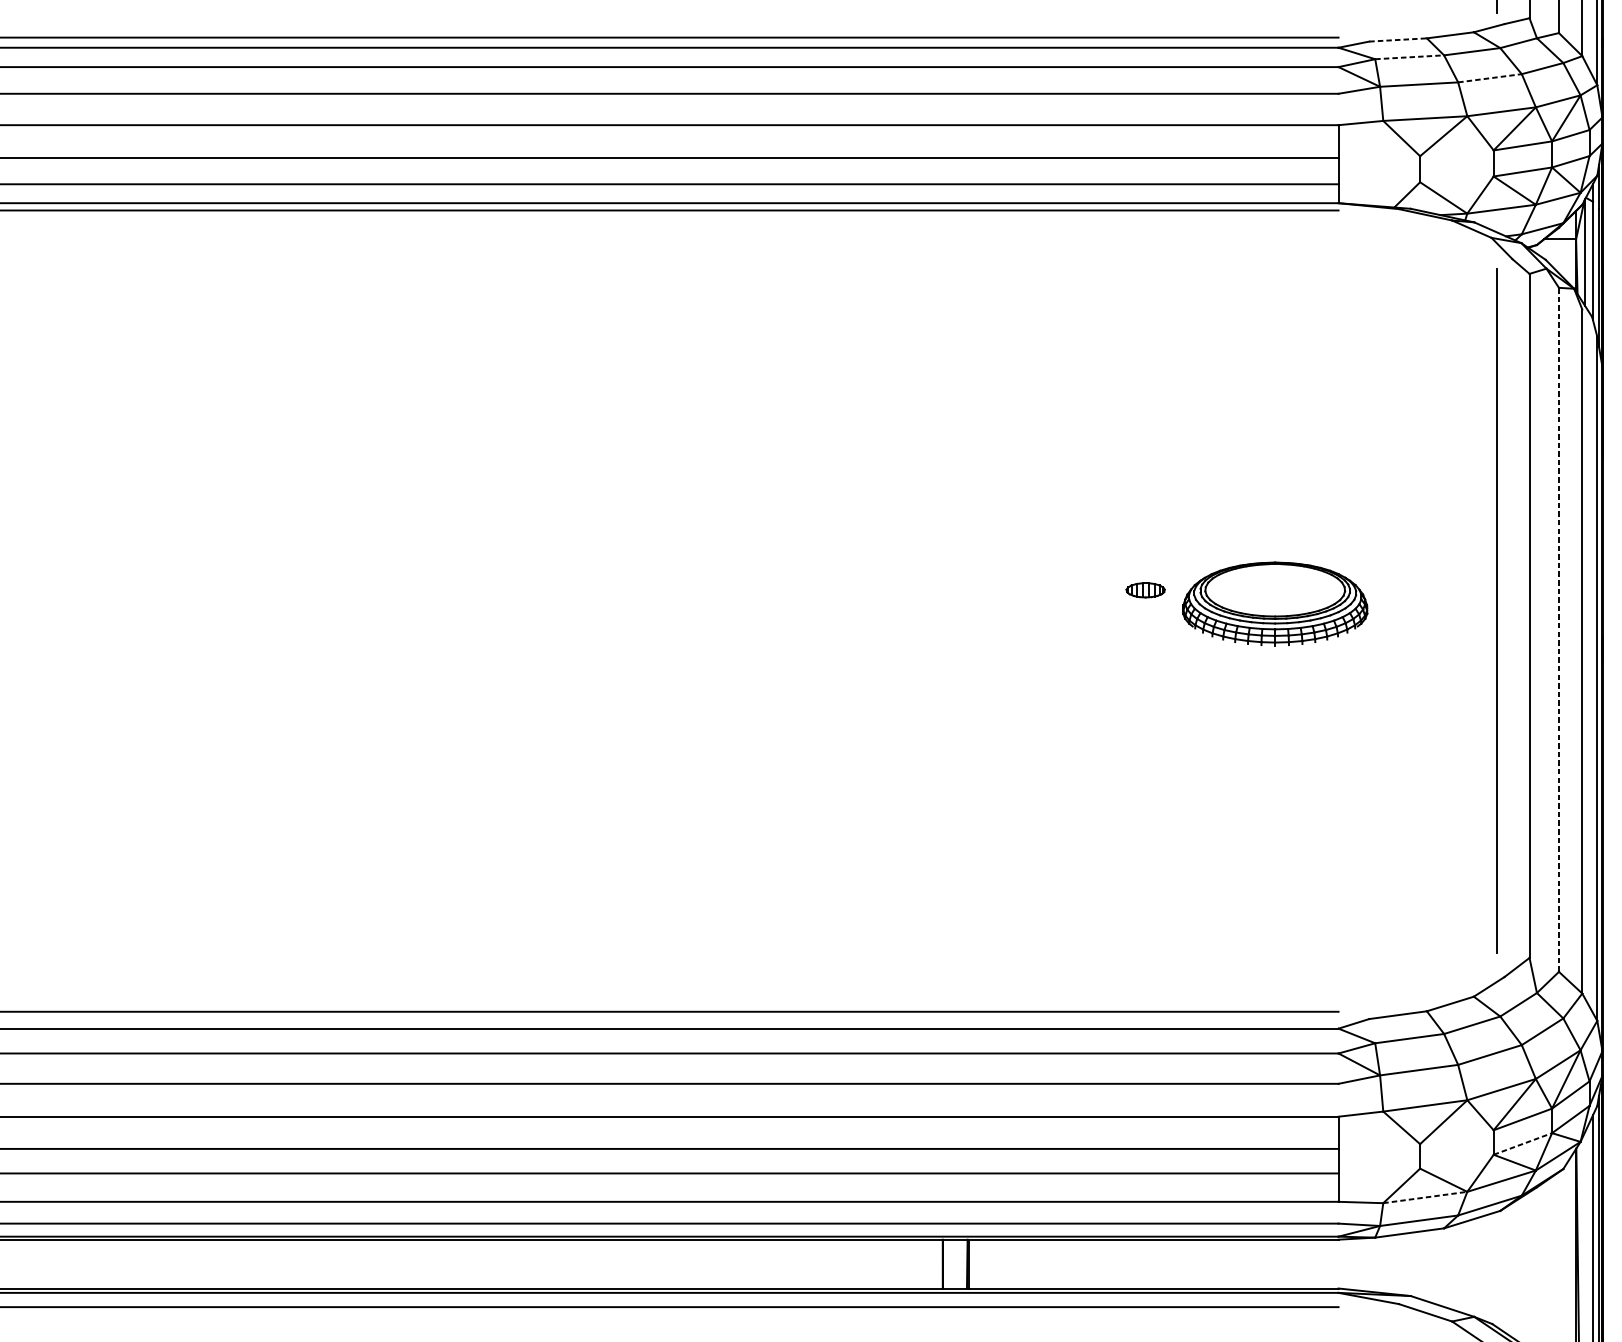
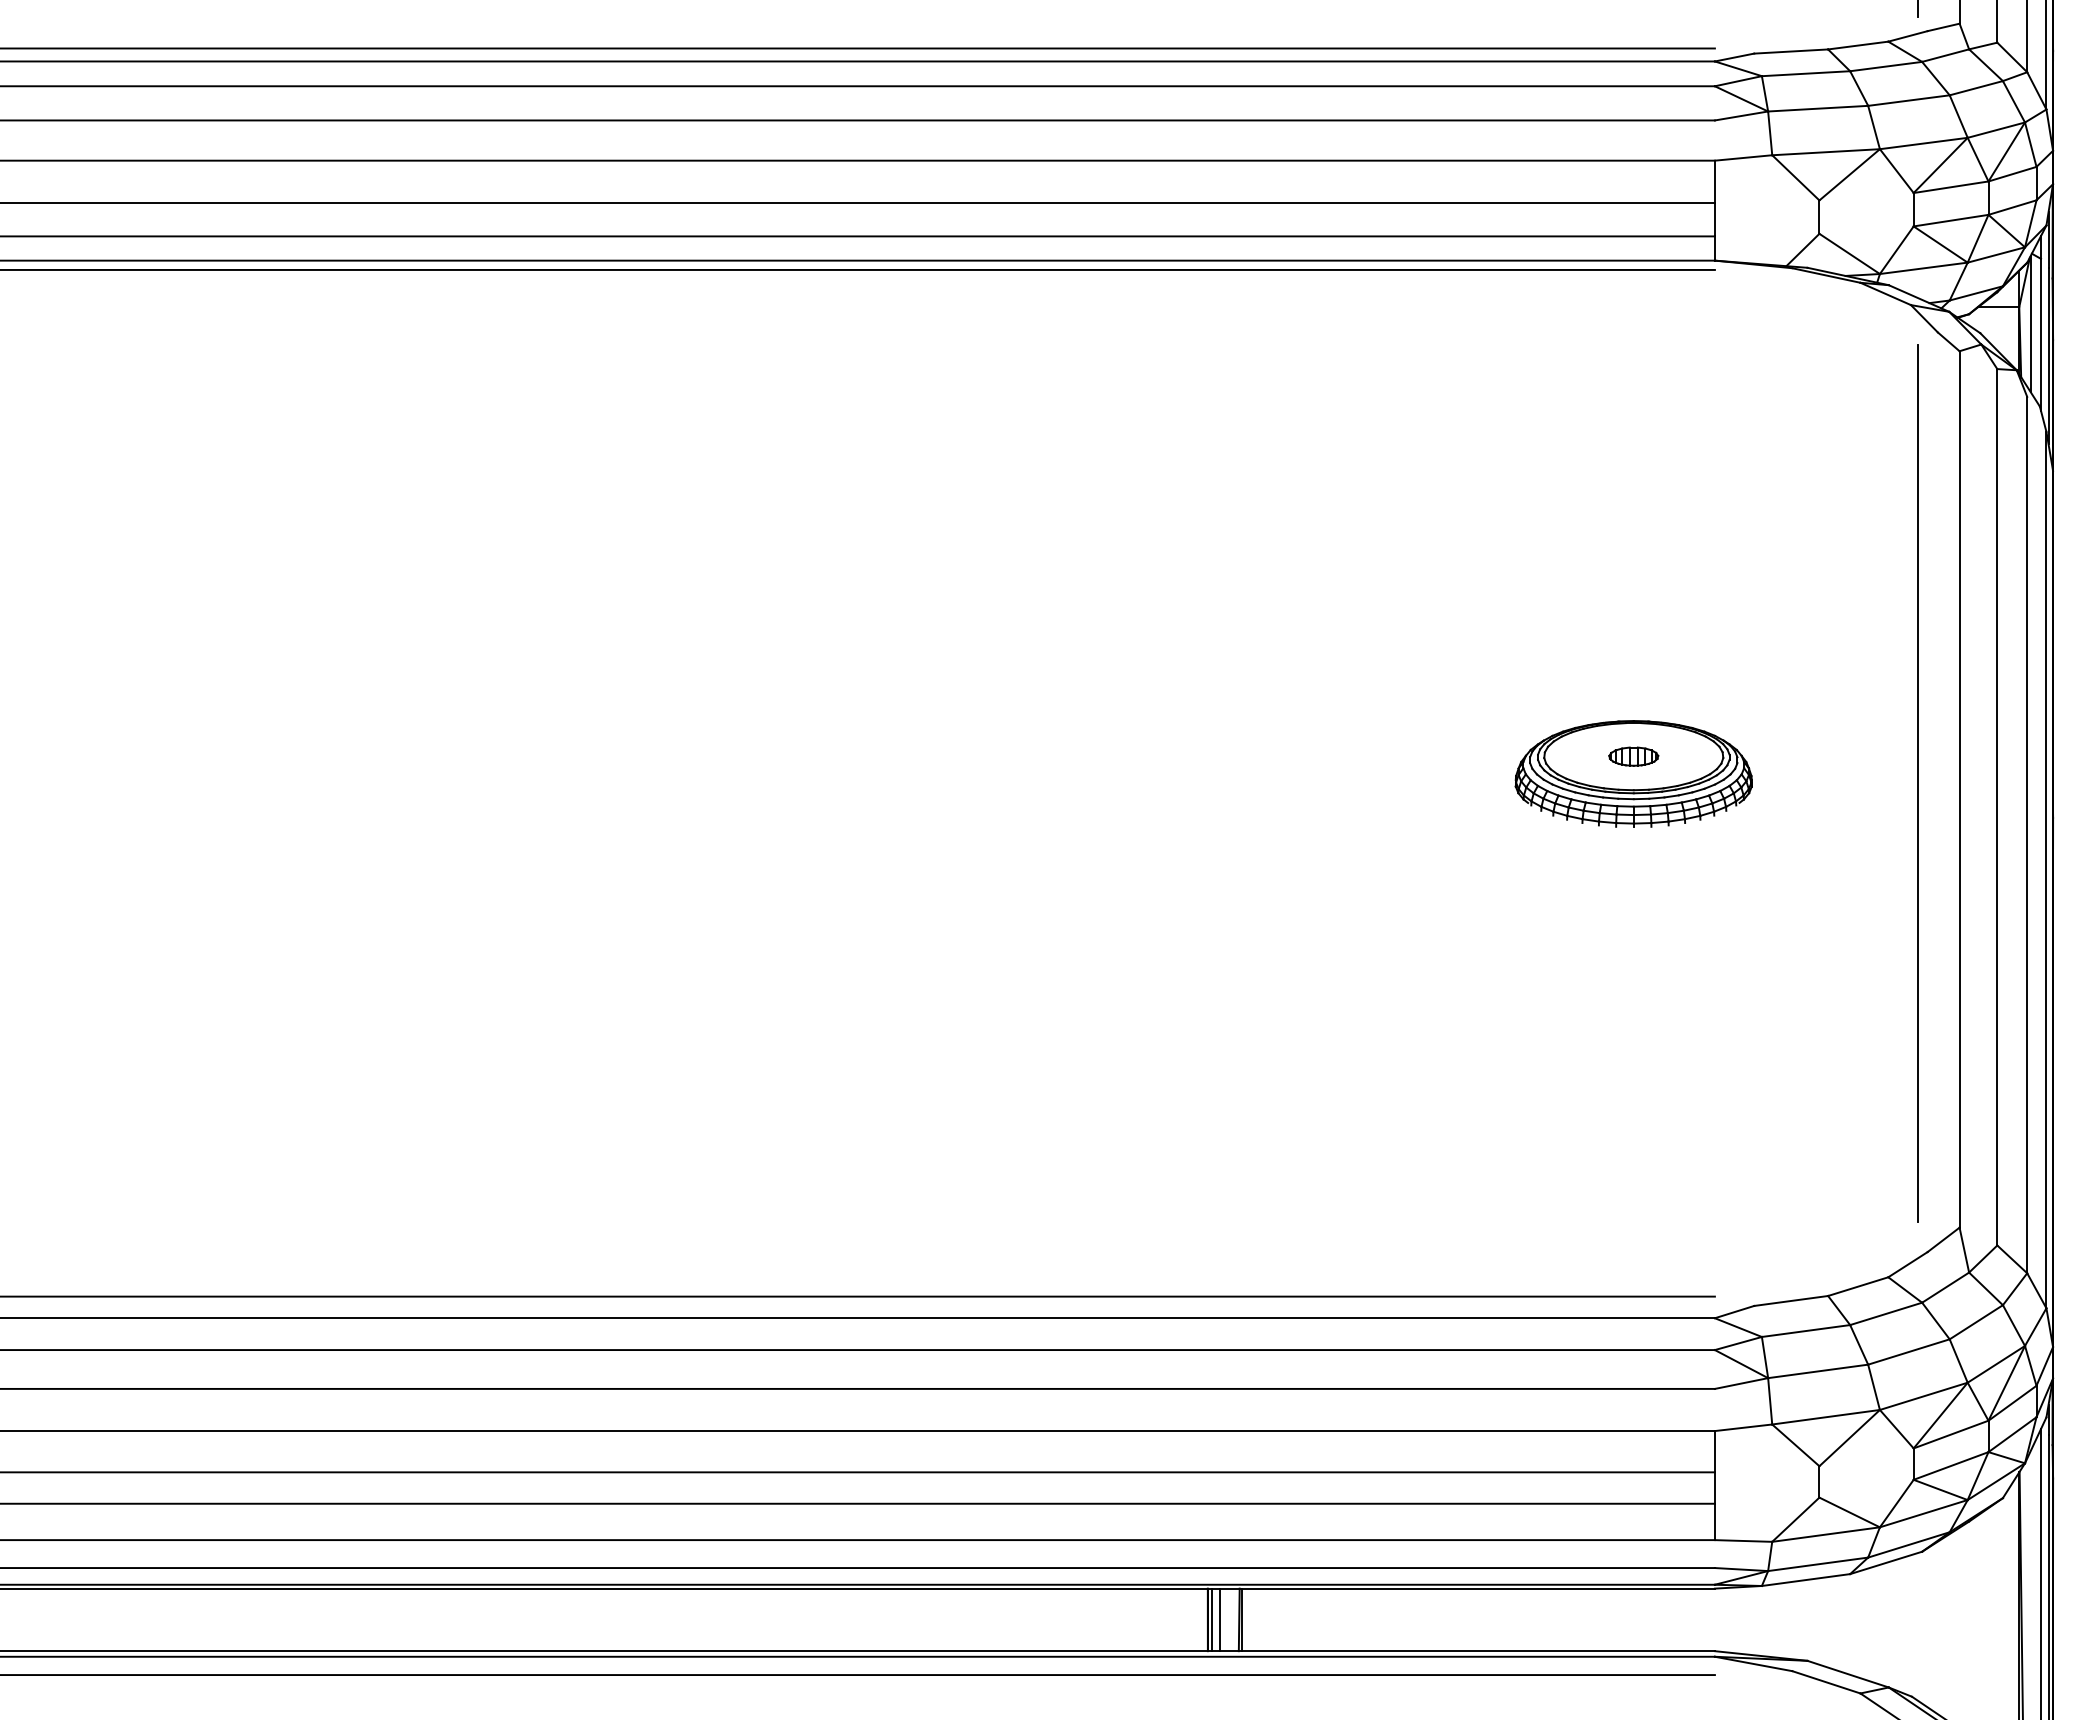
line: (1398, 39) -> (1791, 51), dashed -> solid
line: (1410, 57) -> (1806, 73), dashed -> solid
line: (1490, 78) -> (1909, 100), dashed -> solid
part: (1145, 590) -> (1633, 756), moved
line: (1559, 629) -> (1997, 806), dashed -> solid
line: (1523, 1143) -> (1951, 1465), dashed -> solid
line: (1425, 1197) -> (1826, 1534), dashed -> solid
line: (946, 1263) -> (1212, 1619), added
line: (951, 1263) -> (1219, 1619), added

